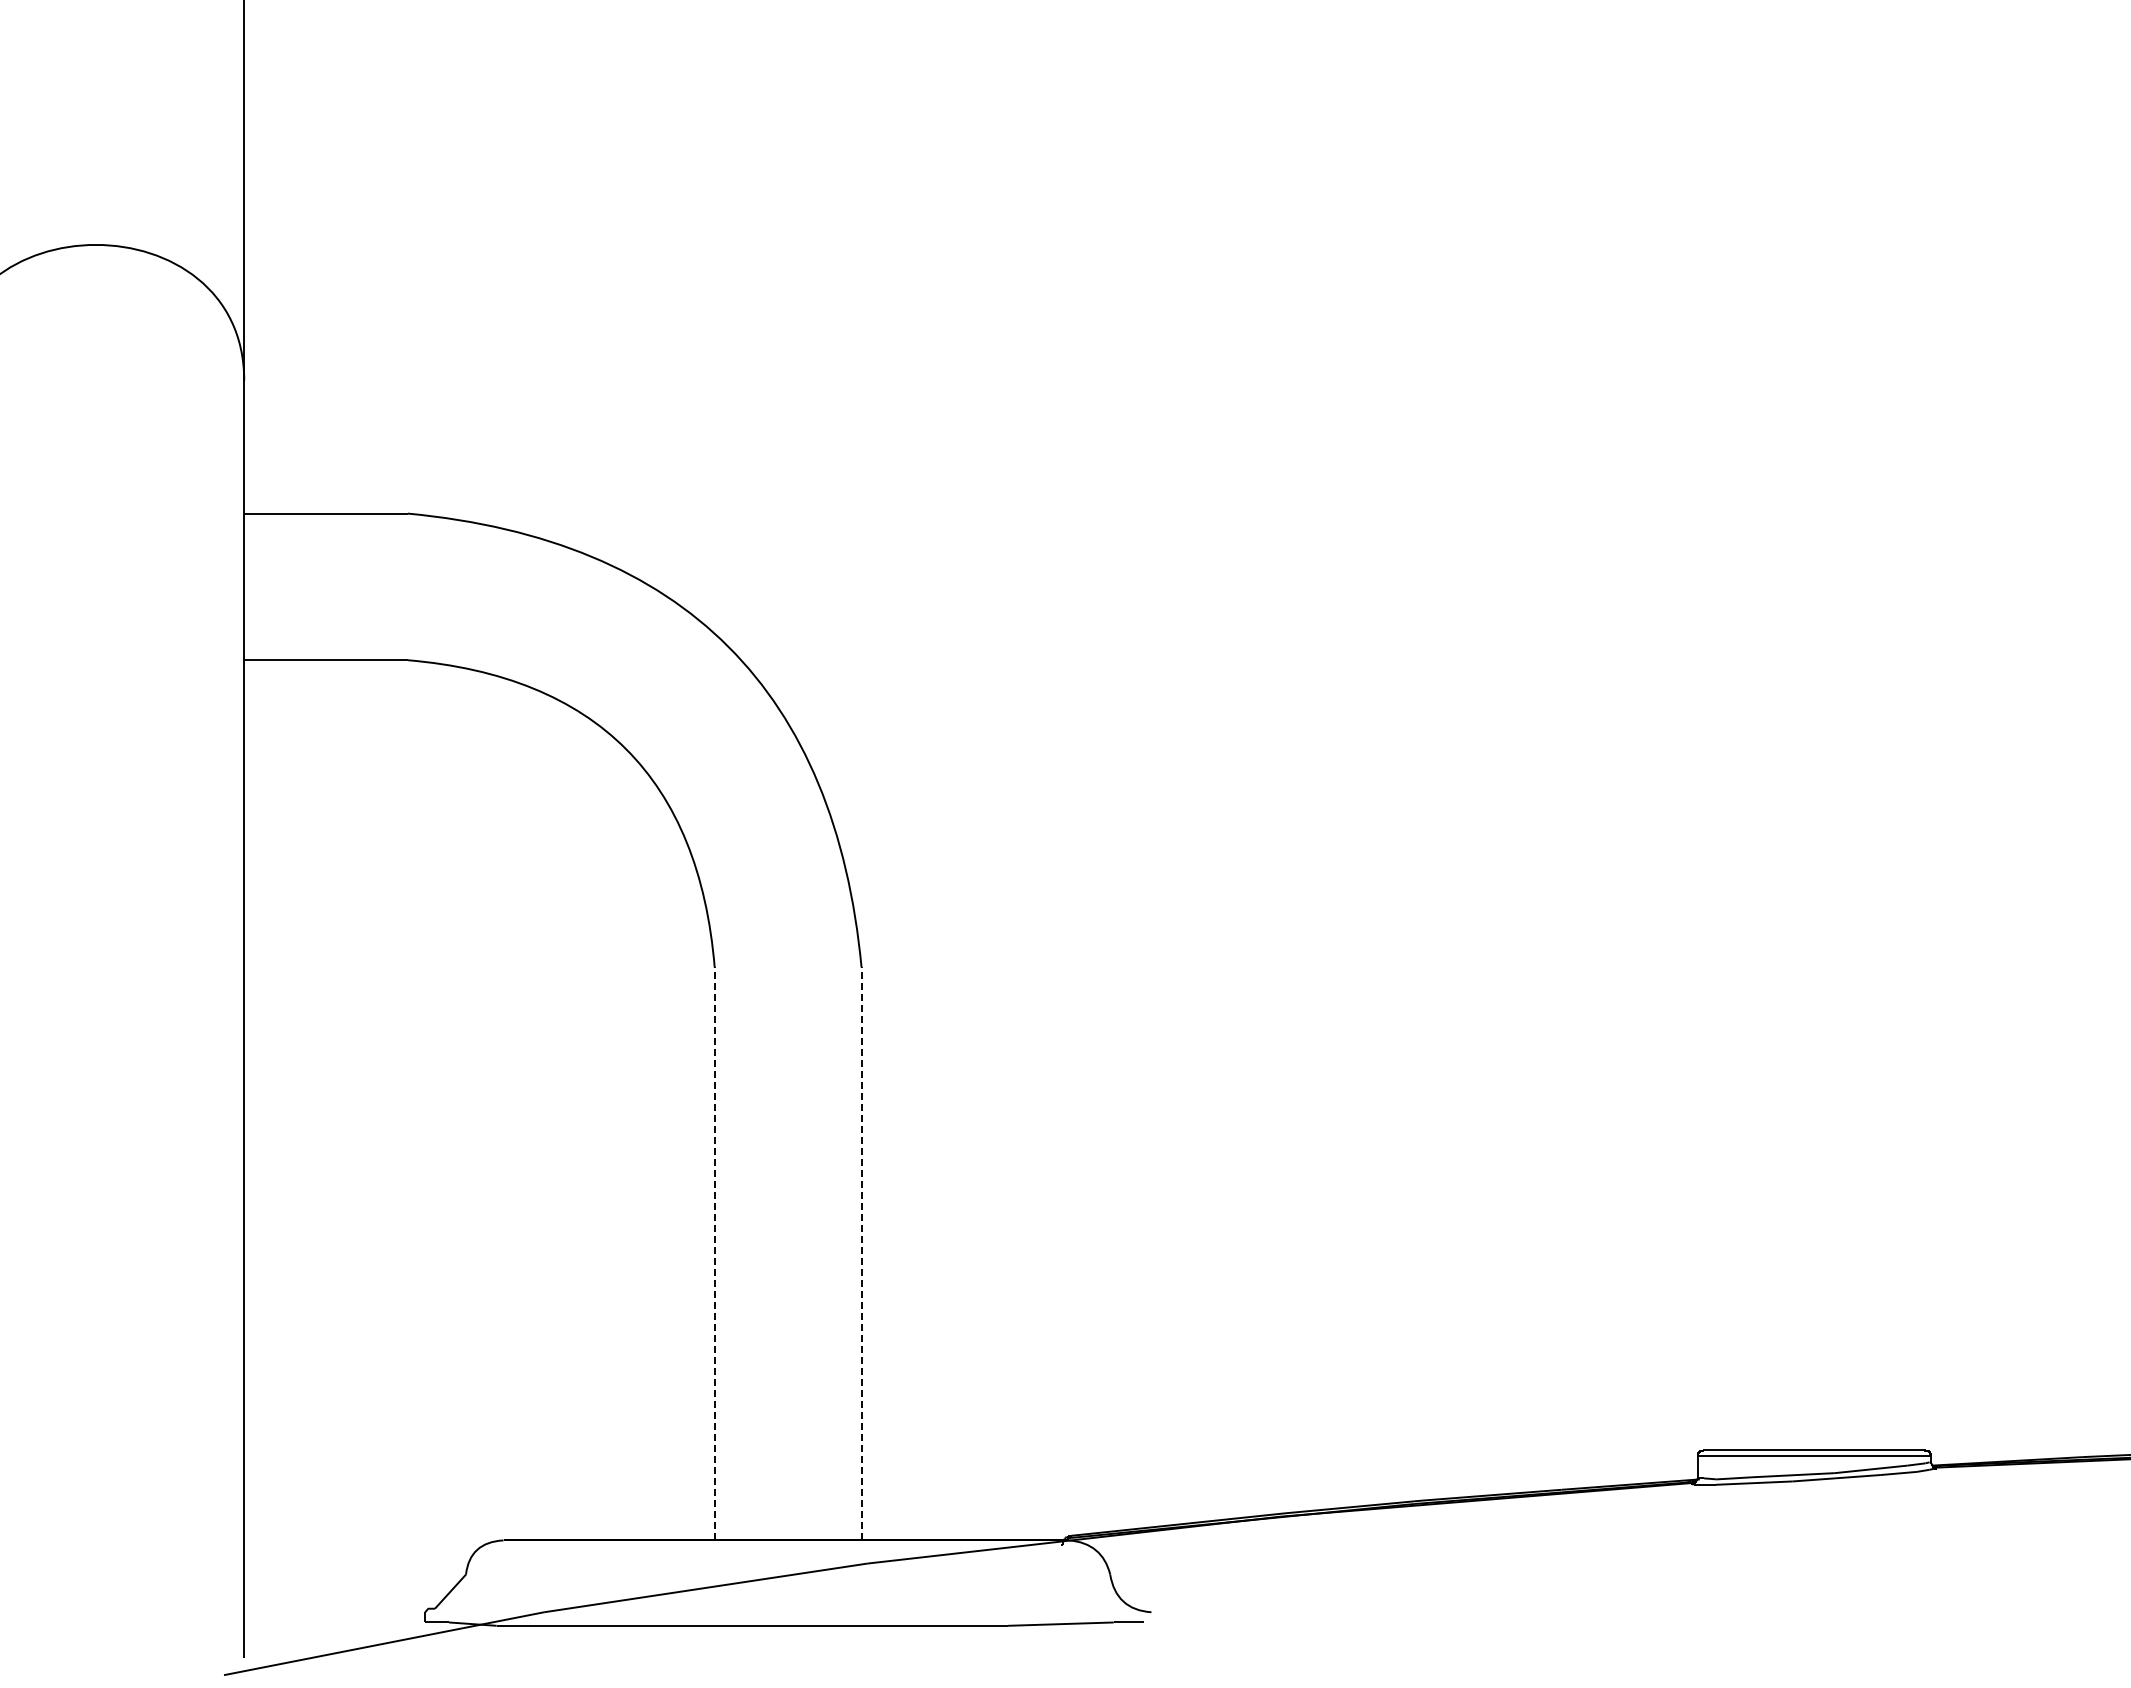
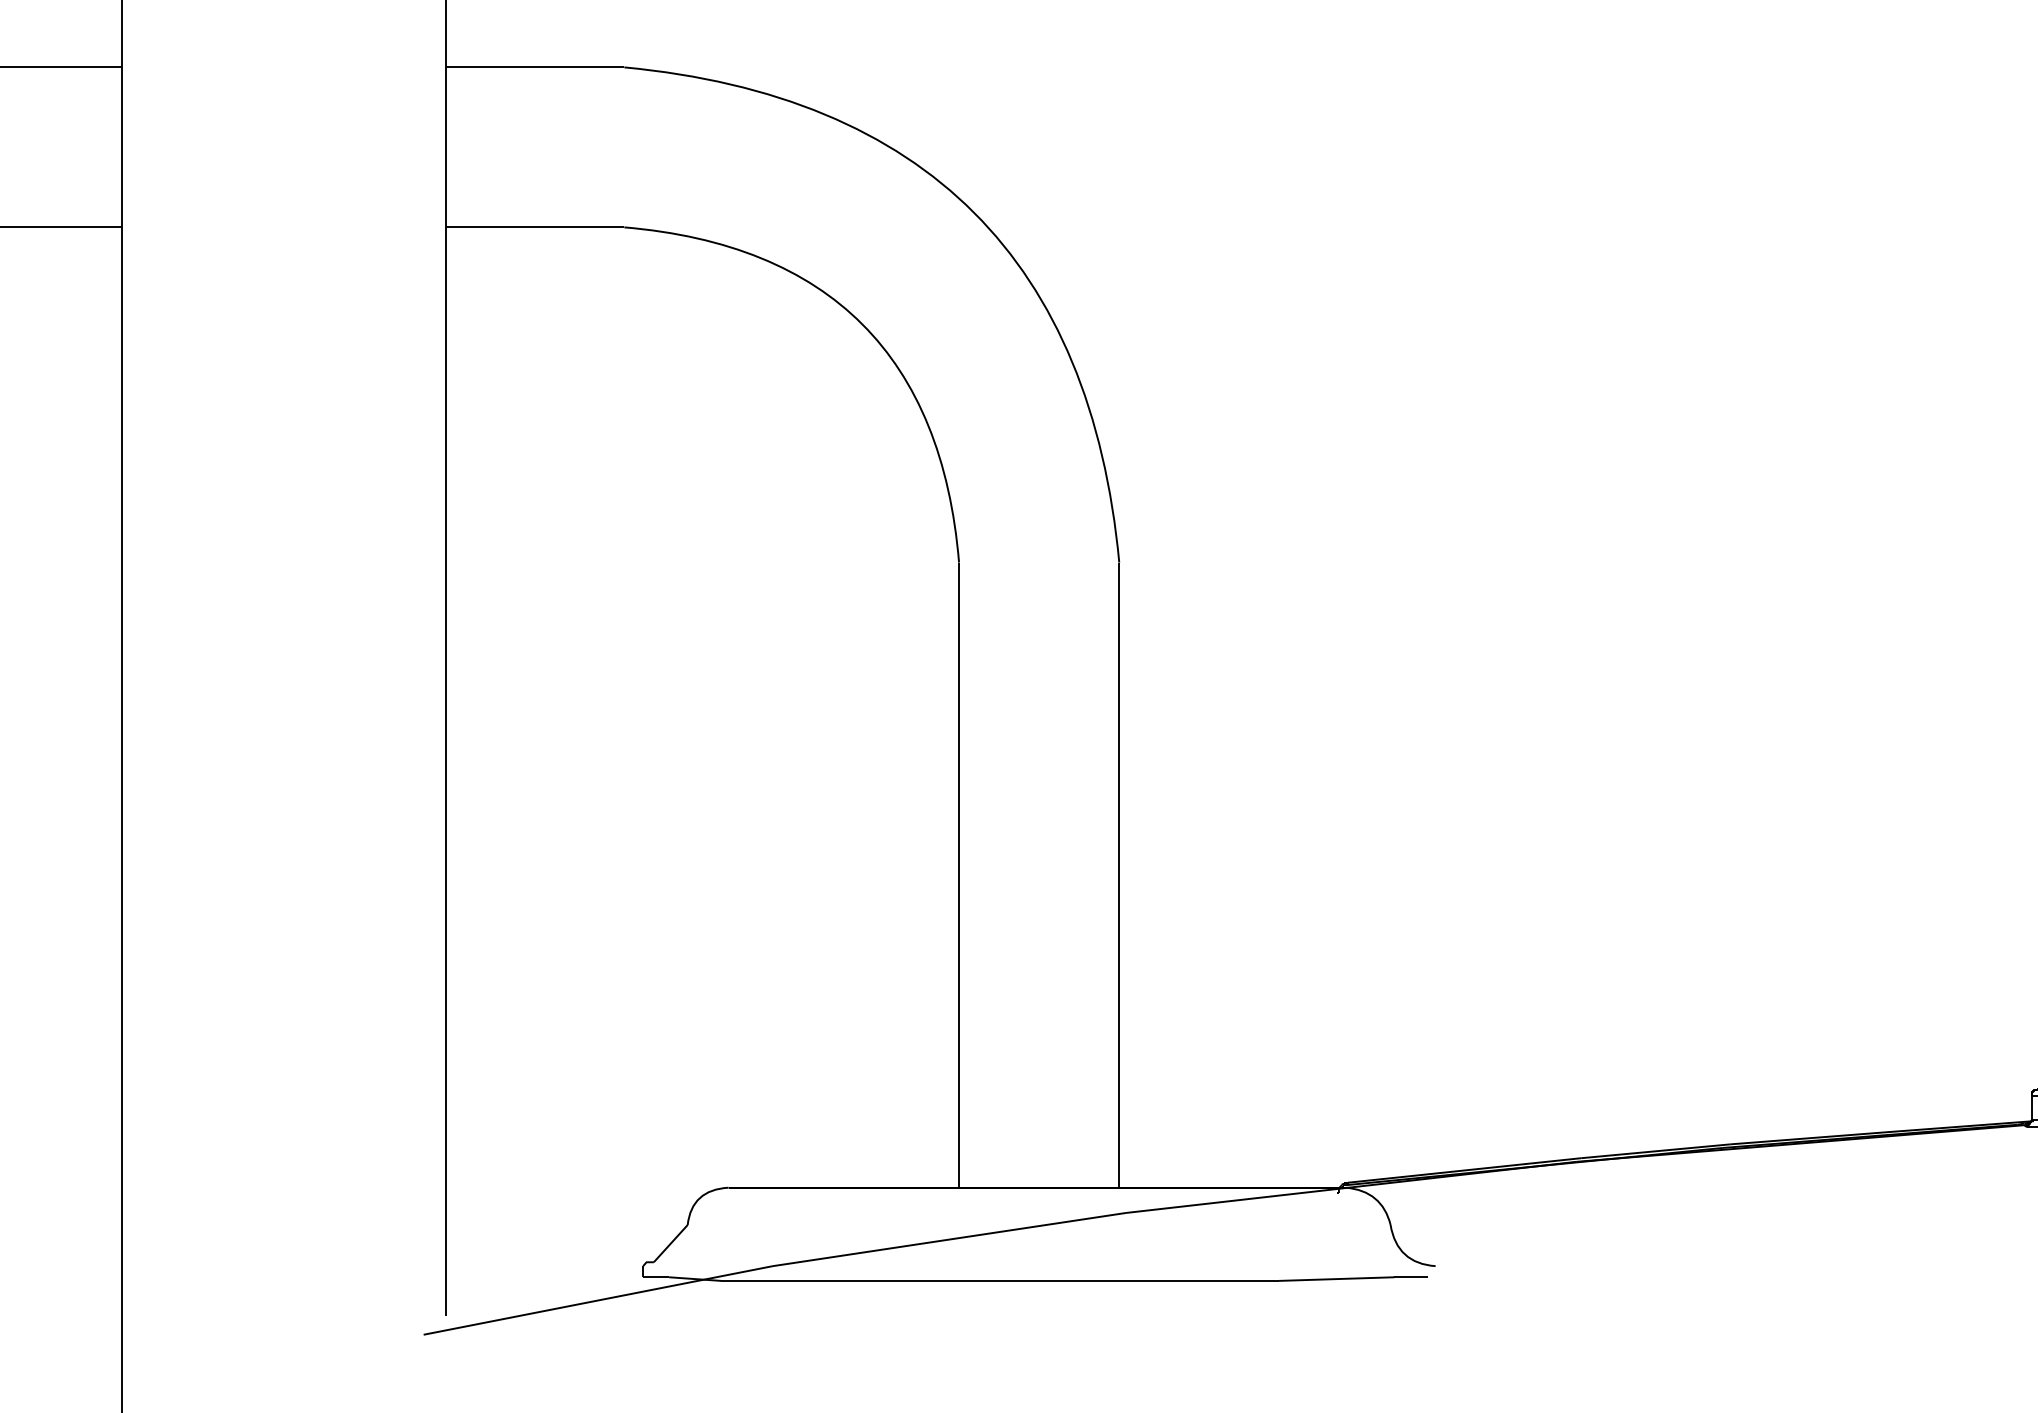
line: (714, 1253) -> (958, 874), dashed -> solid
line: (861, 1253) -> (1119, 874), dashed -> solid

